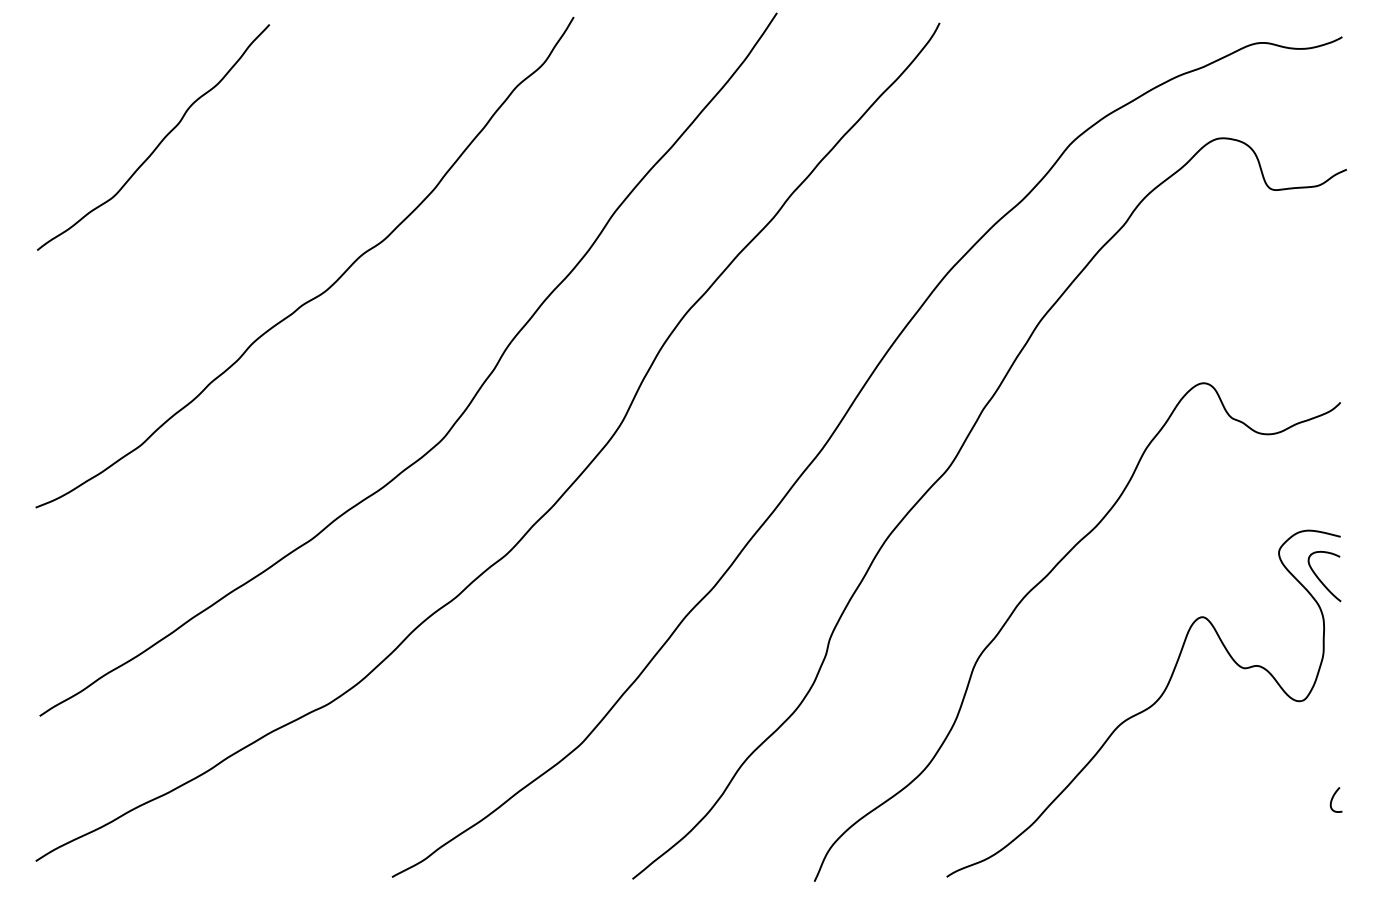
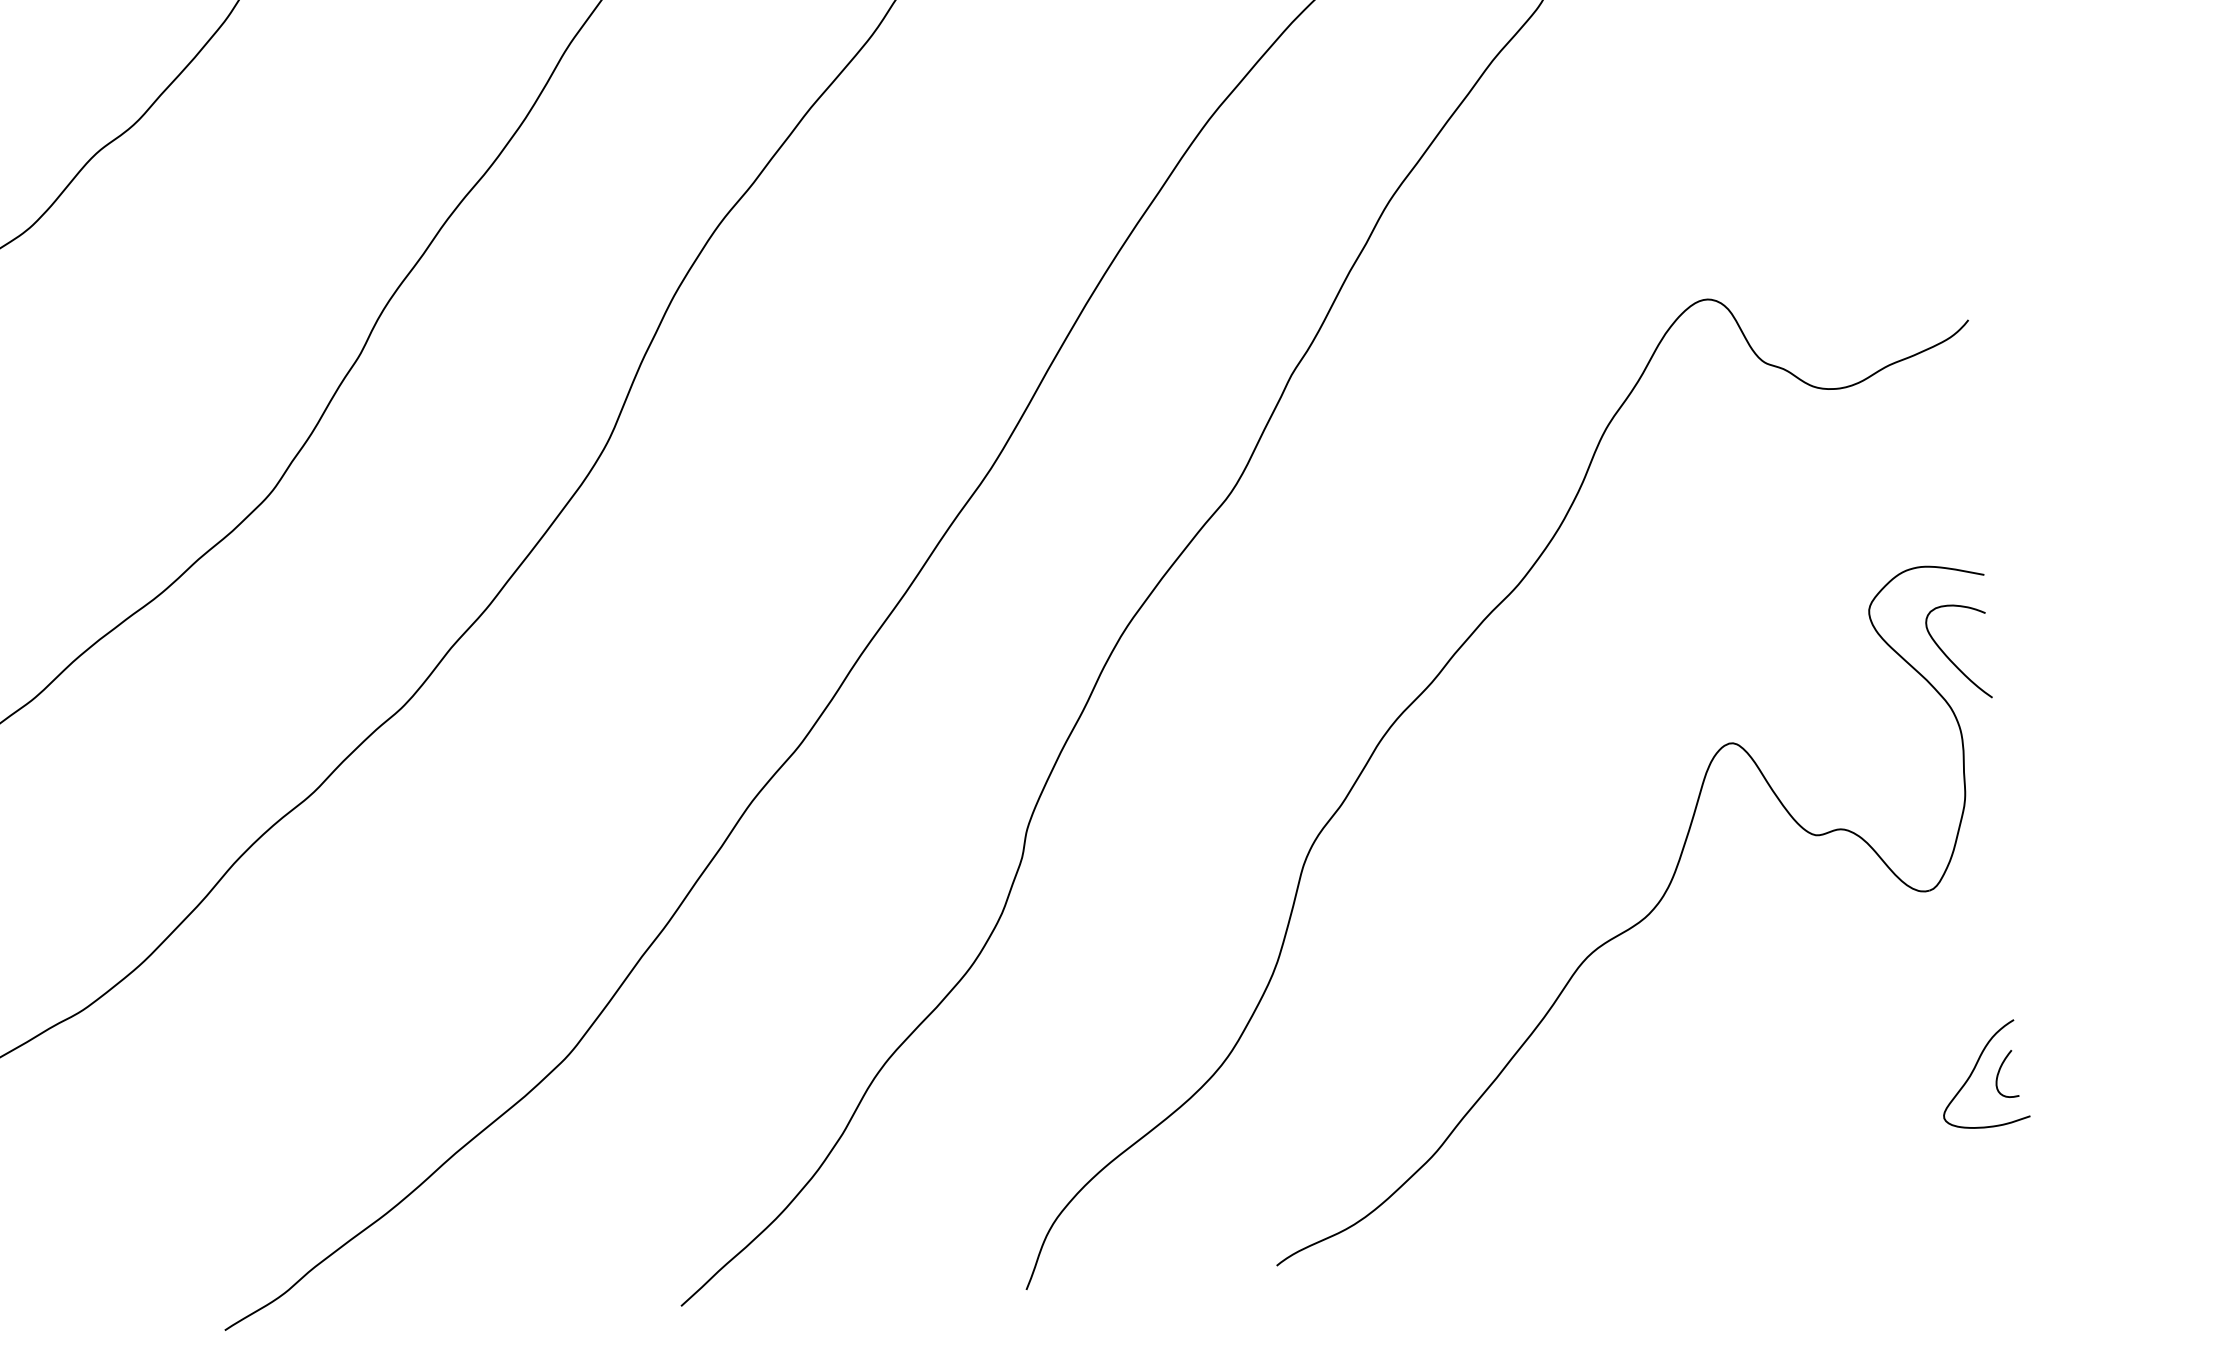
curve: (1320, 796) -> (1976, 1069), added

